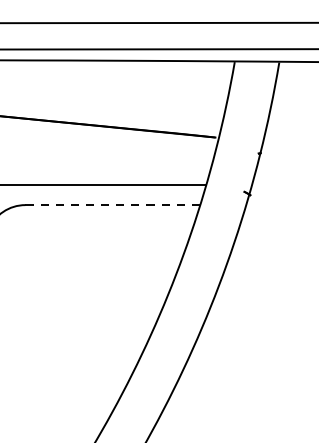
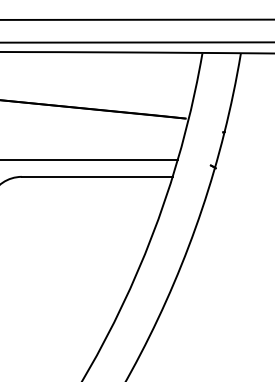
line: (113, 204) -> (97, 176), dashed -> solid

